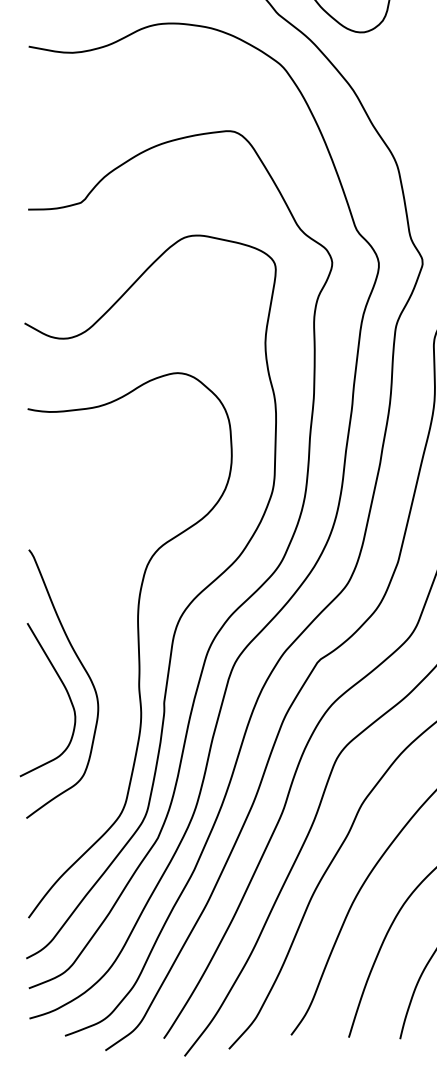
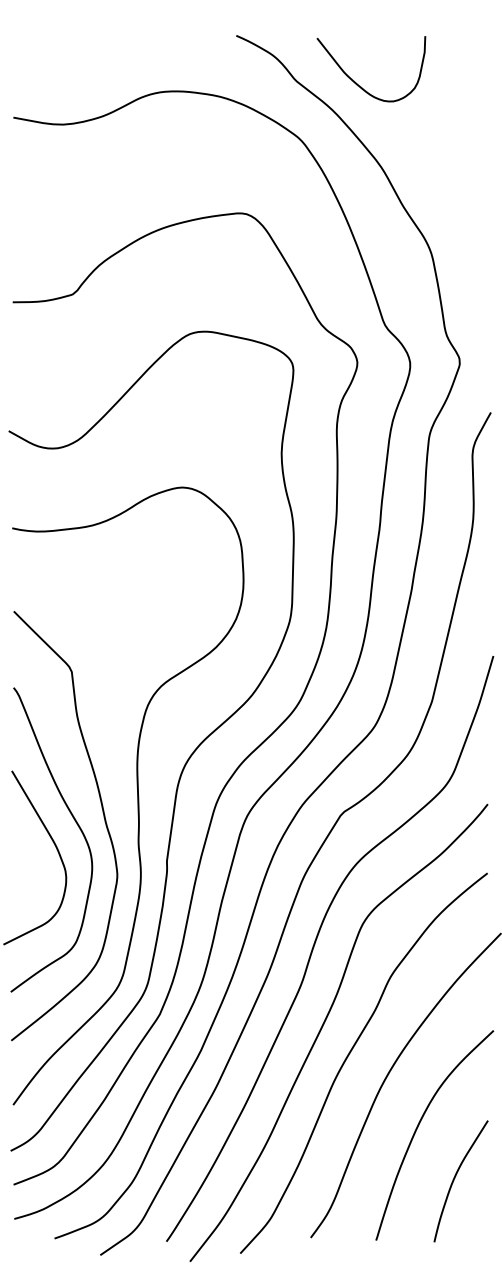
curve: (108, 664) -> (103, 817), added

